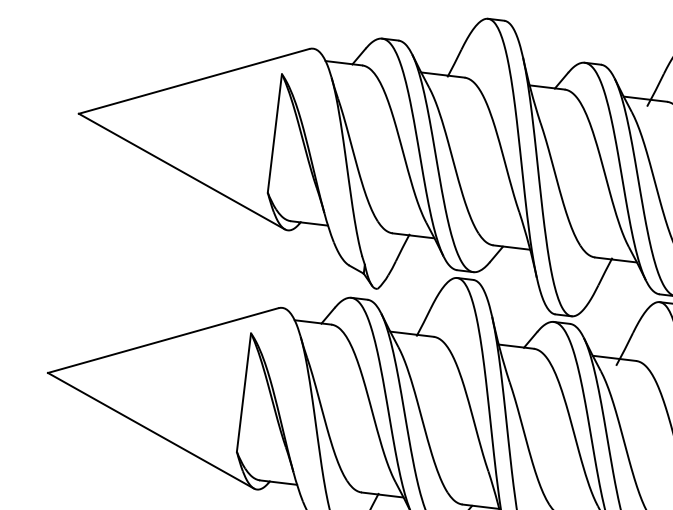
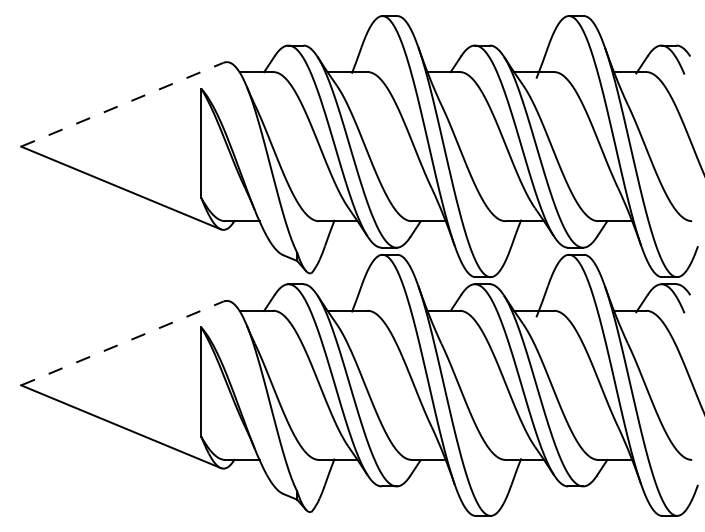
line: (194, 81) -> (122, 104), solid -> dashed
line: (163, 340) -> (122, 343), solid -> dashed

